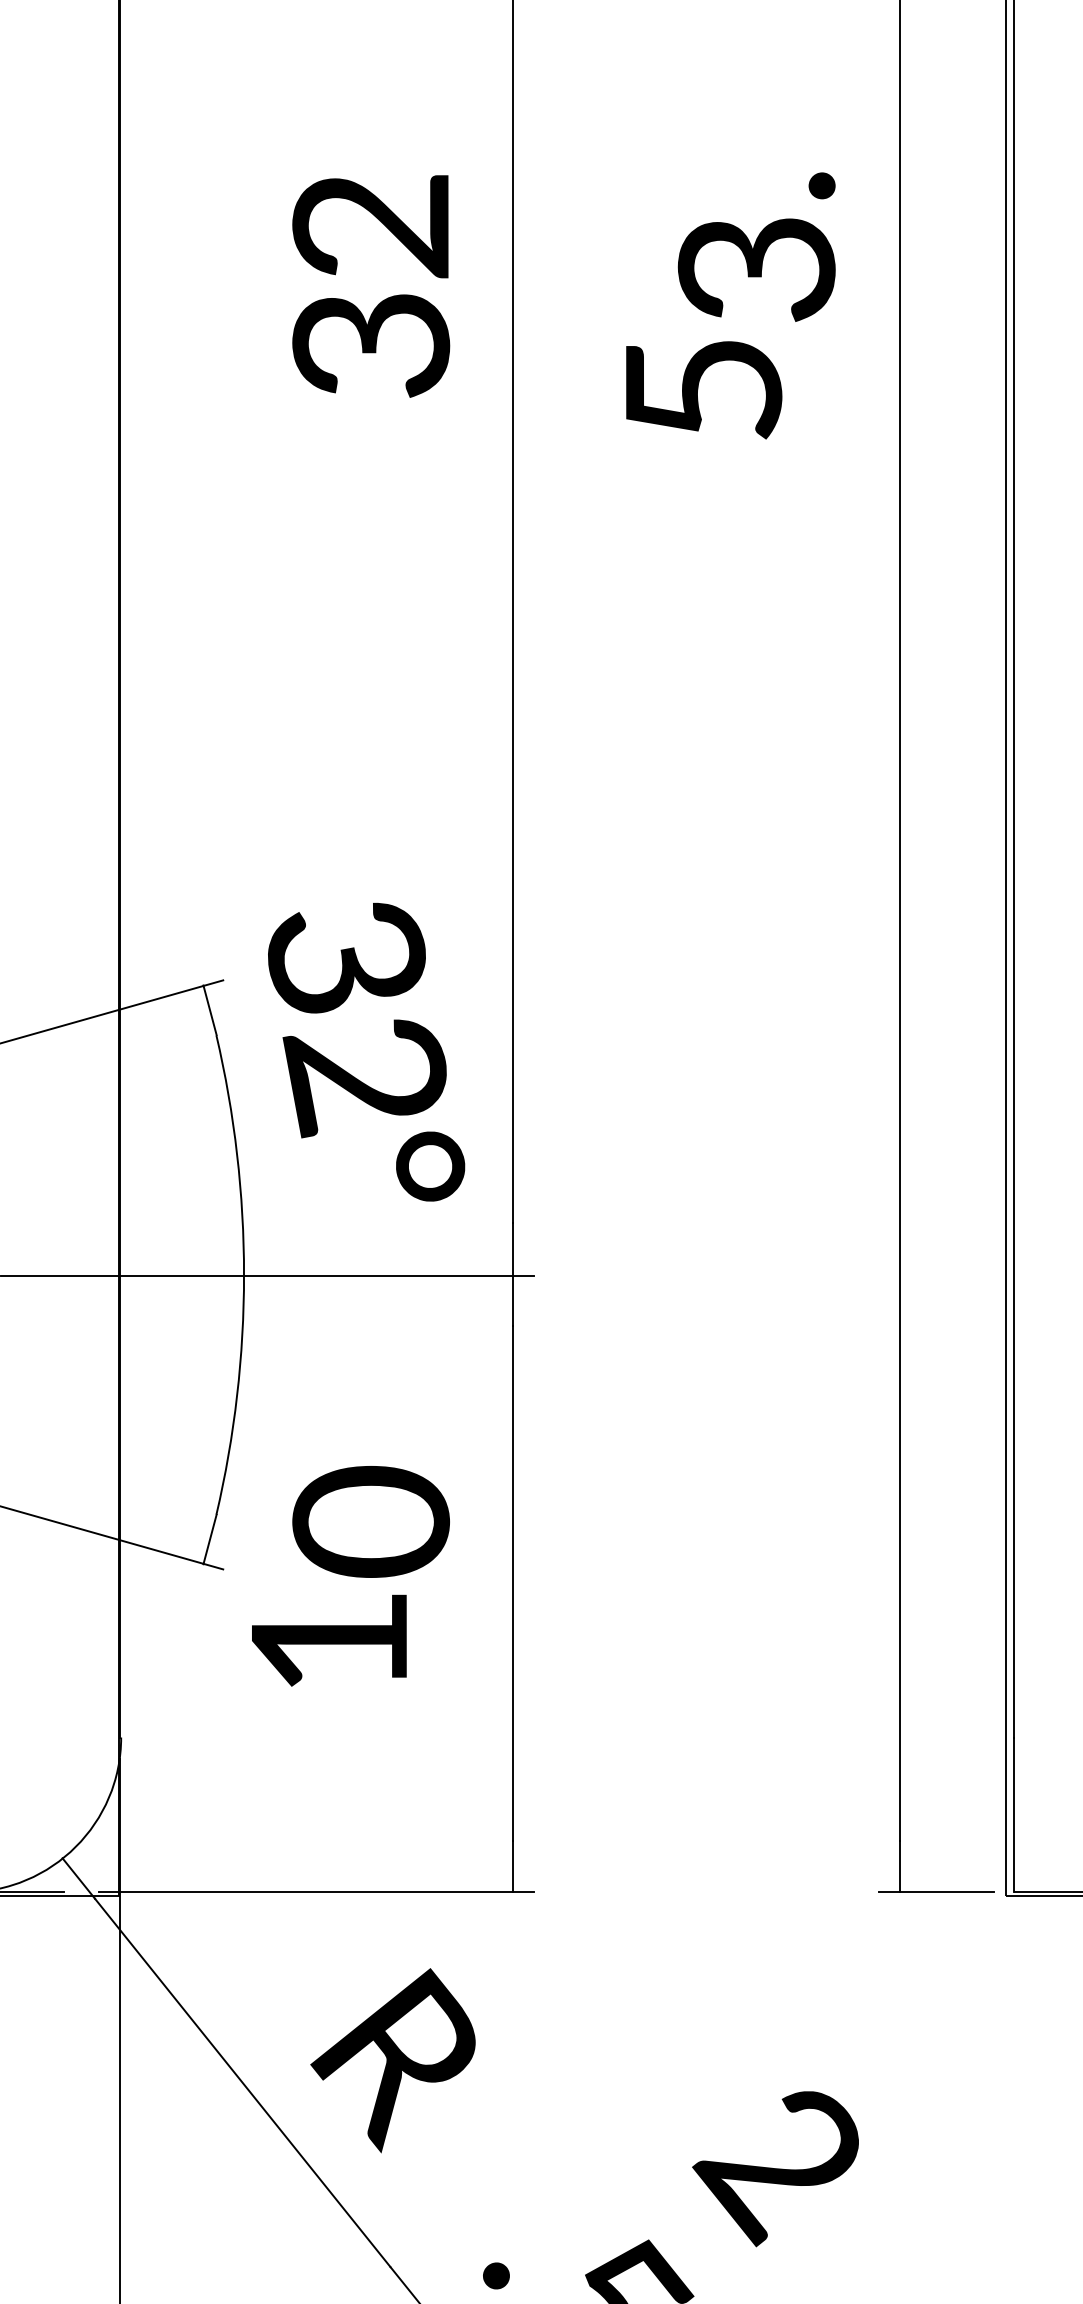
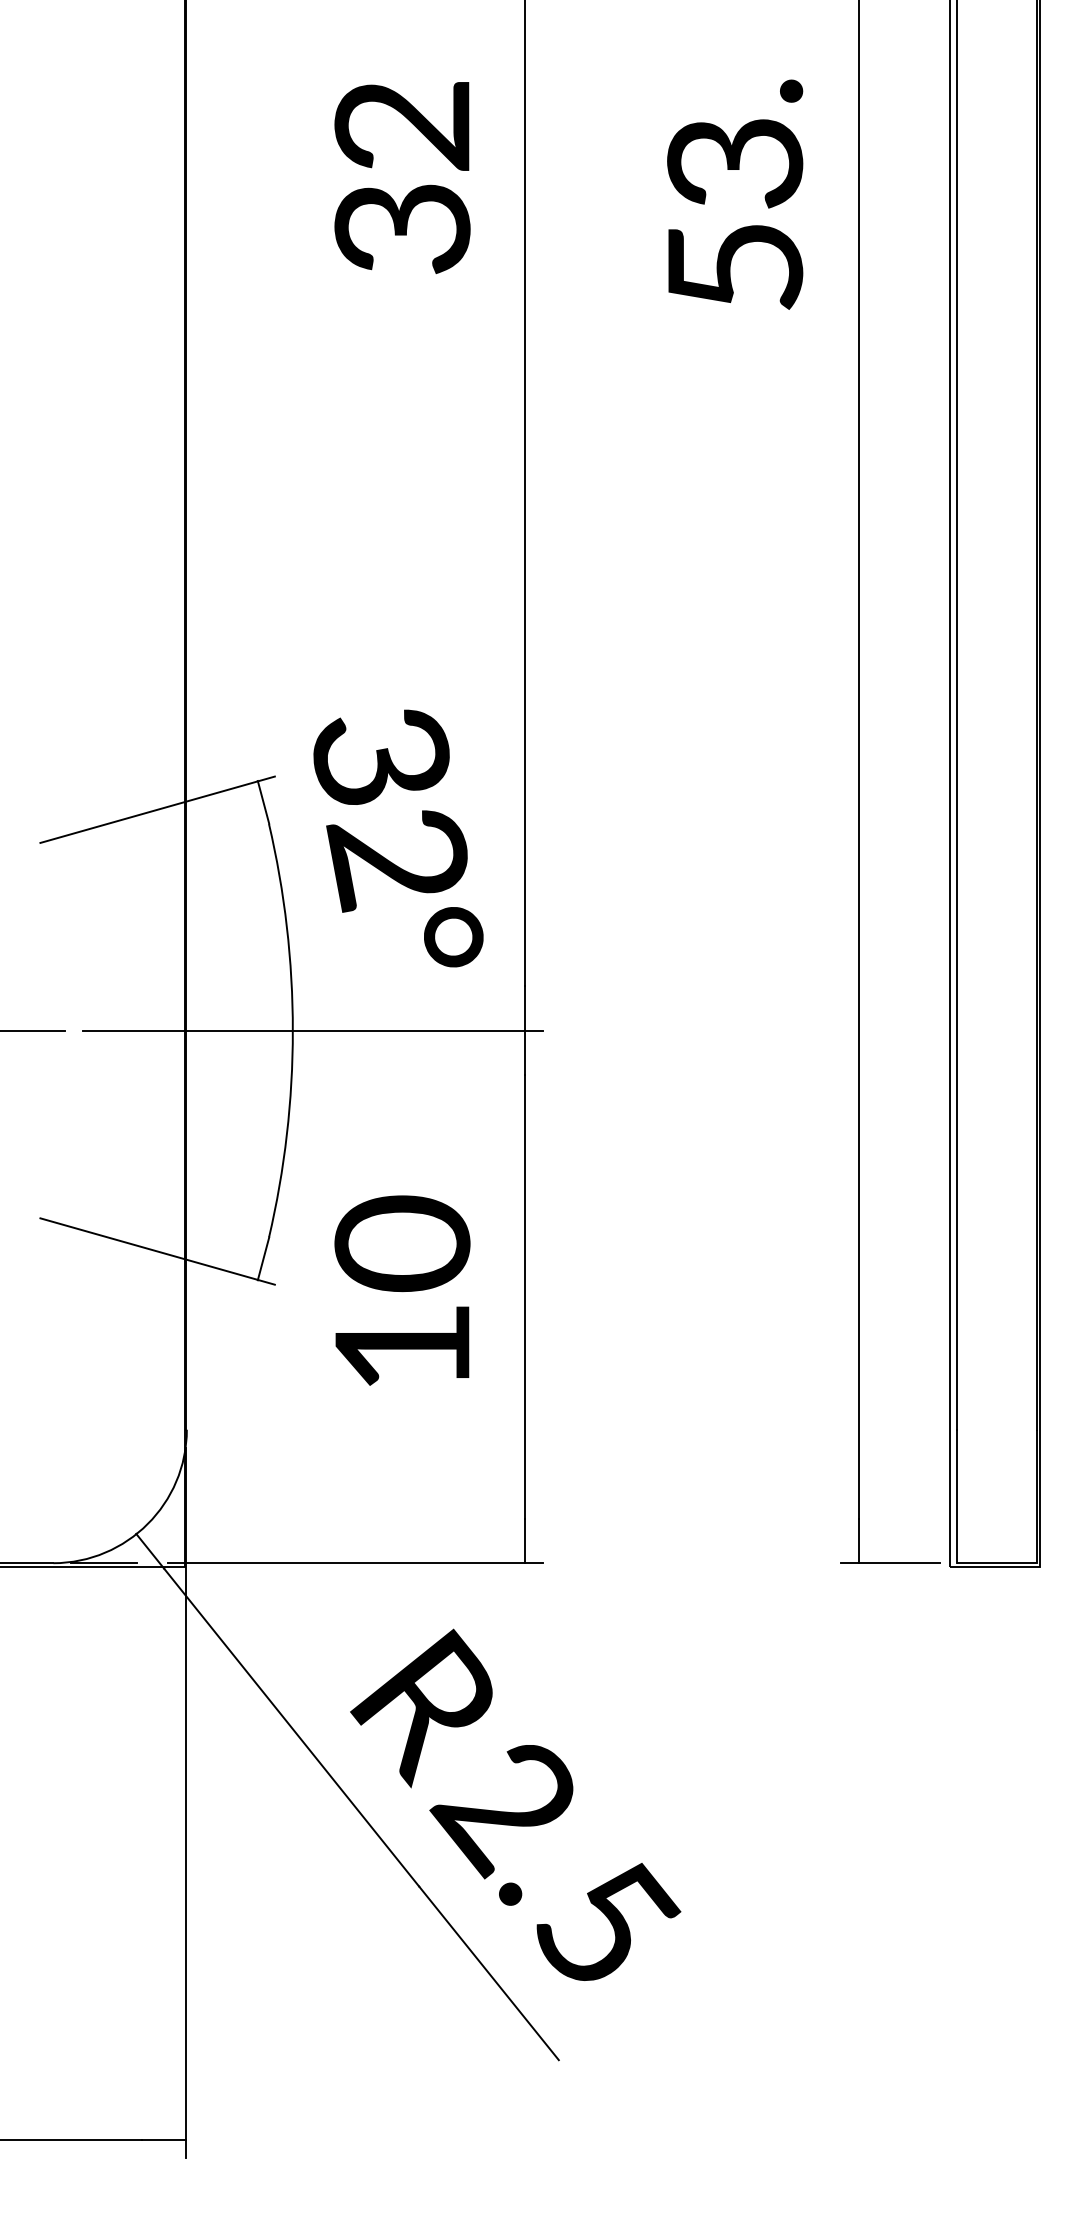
text: (703, 390) -> (735, 267), moved
text: (329, 1639) -> (402, 1345), moved
text: (775, 2169) -> (501, 1812), moved

